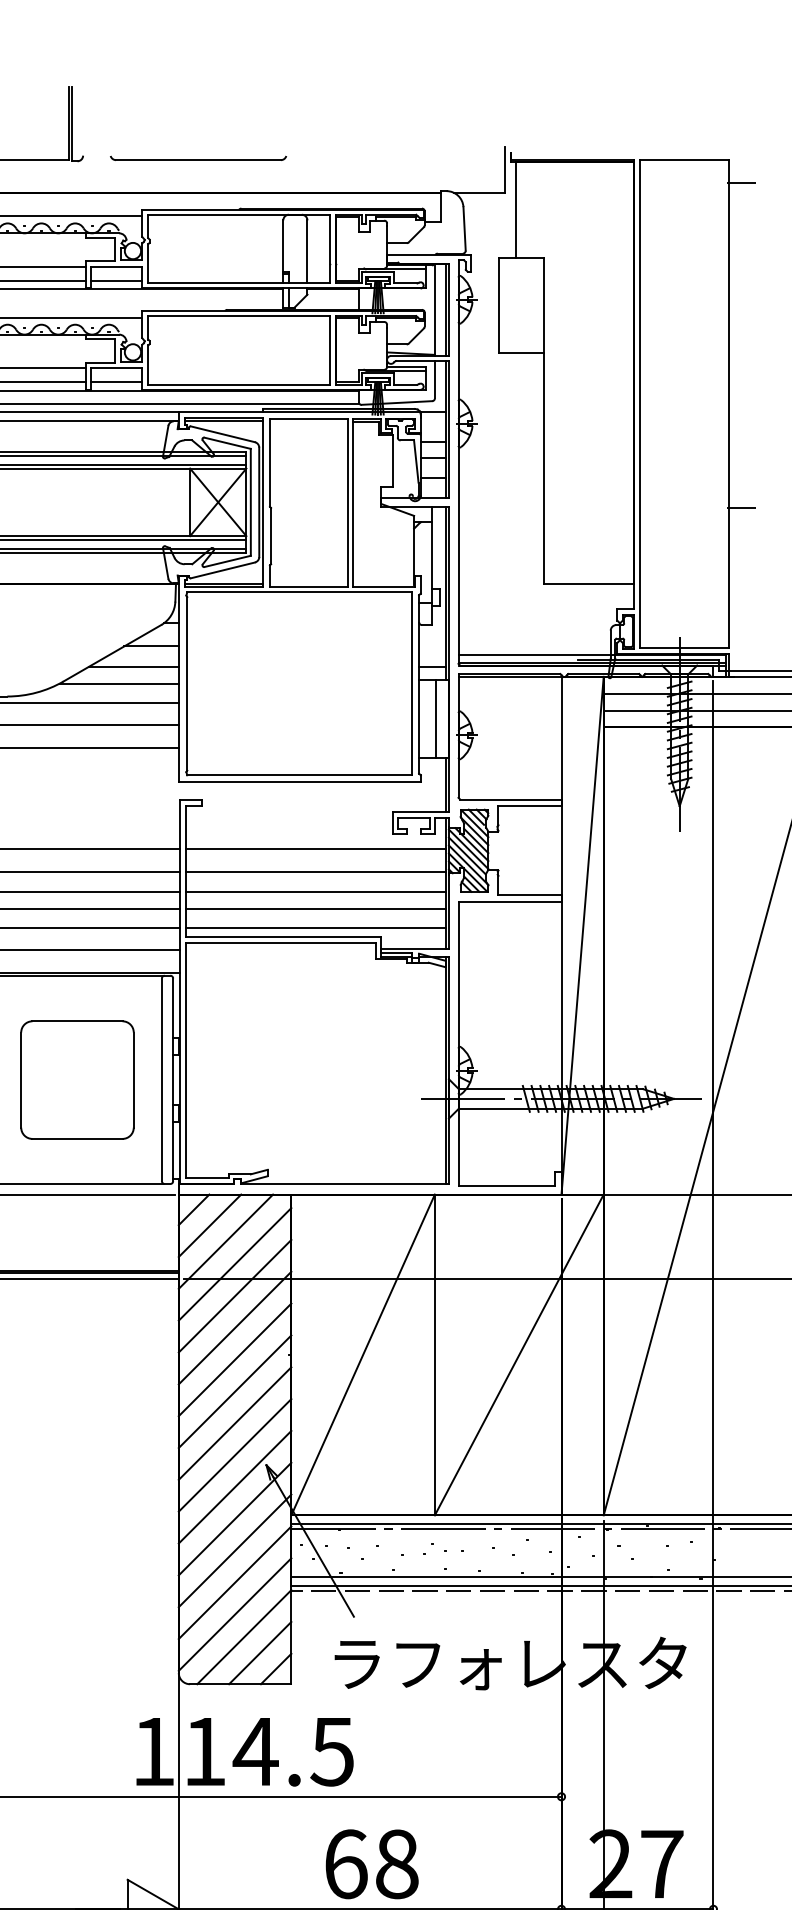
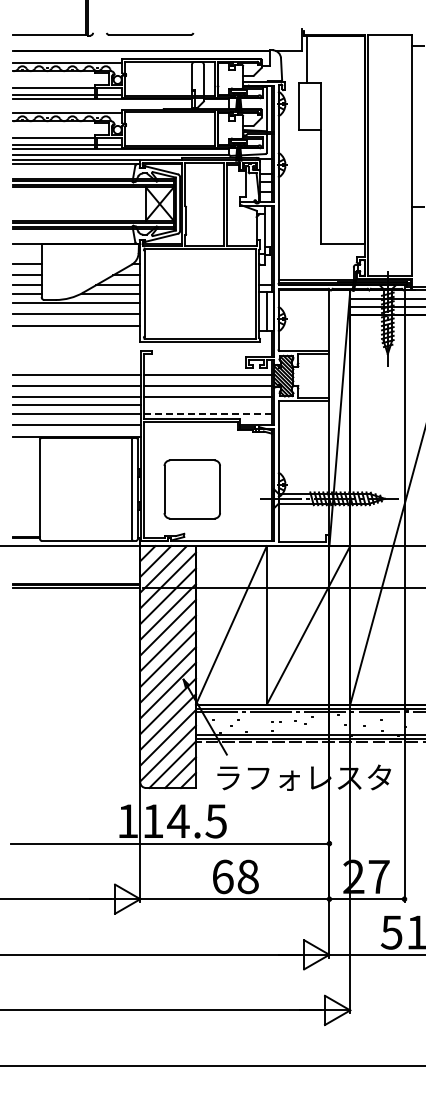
line: (314, 908) -> (207, 404), removed
line: (314, 928) -> (207, 414), solid -> dashed
part: (75, 1080) -> (191, 489), moved

